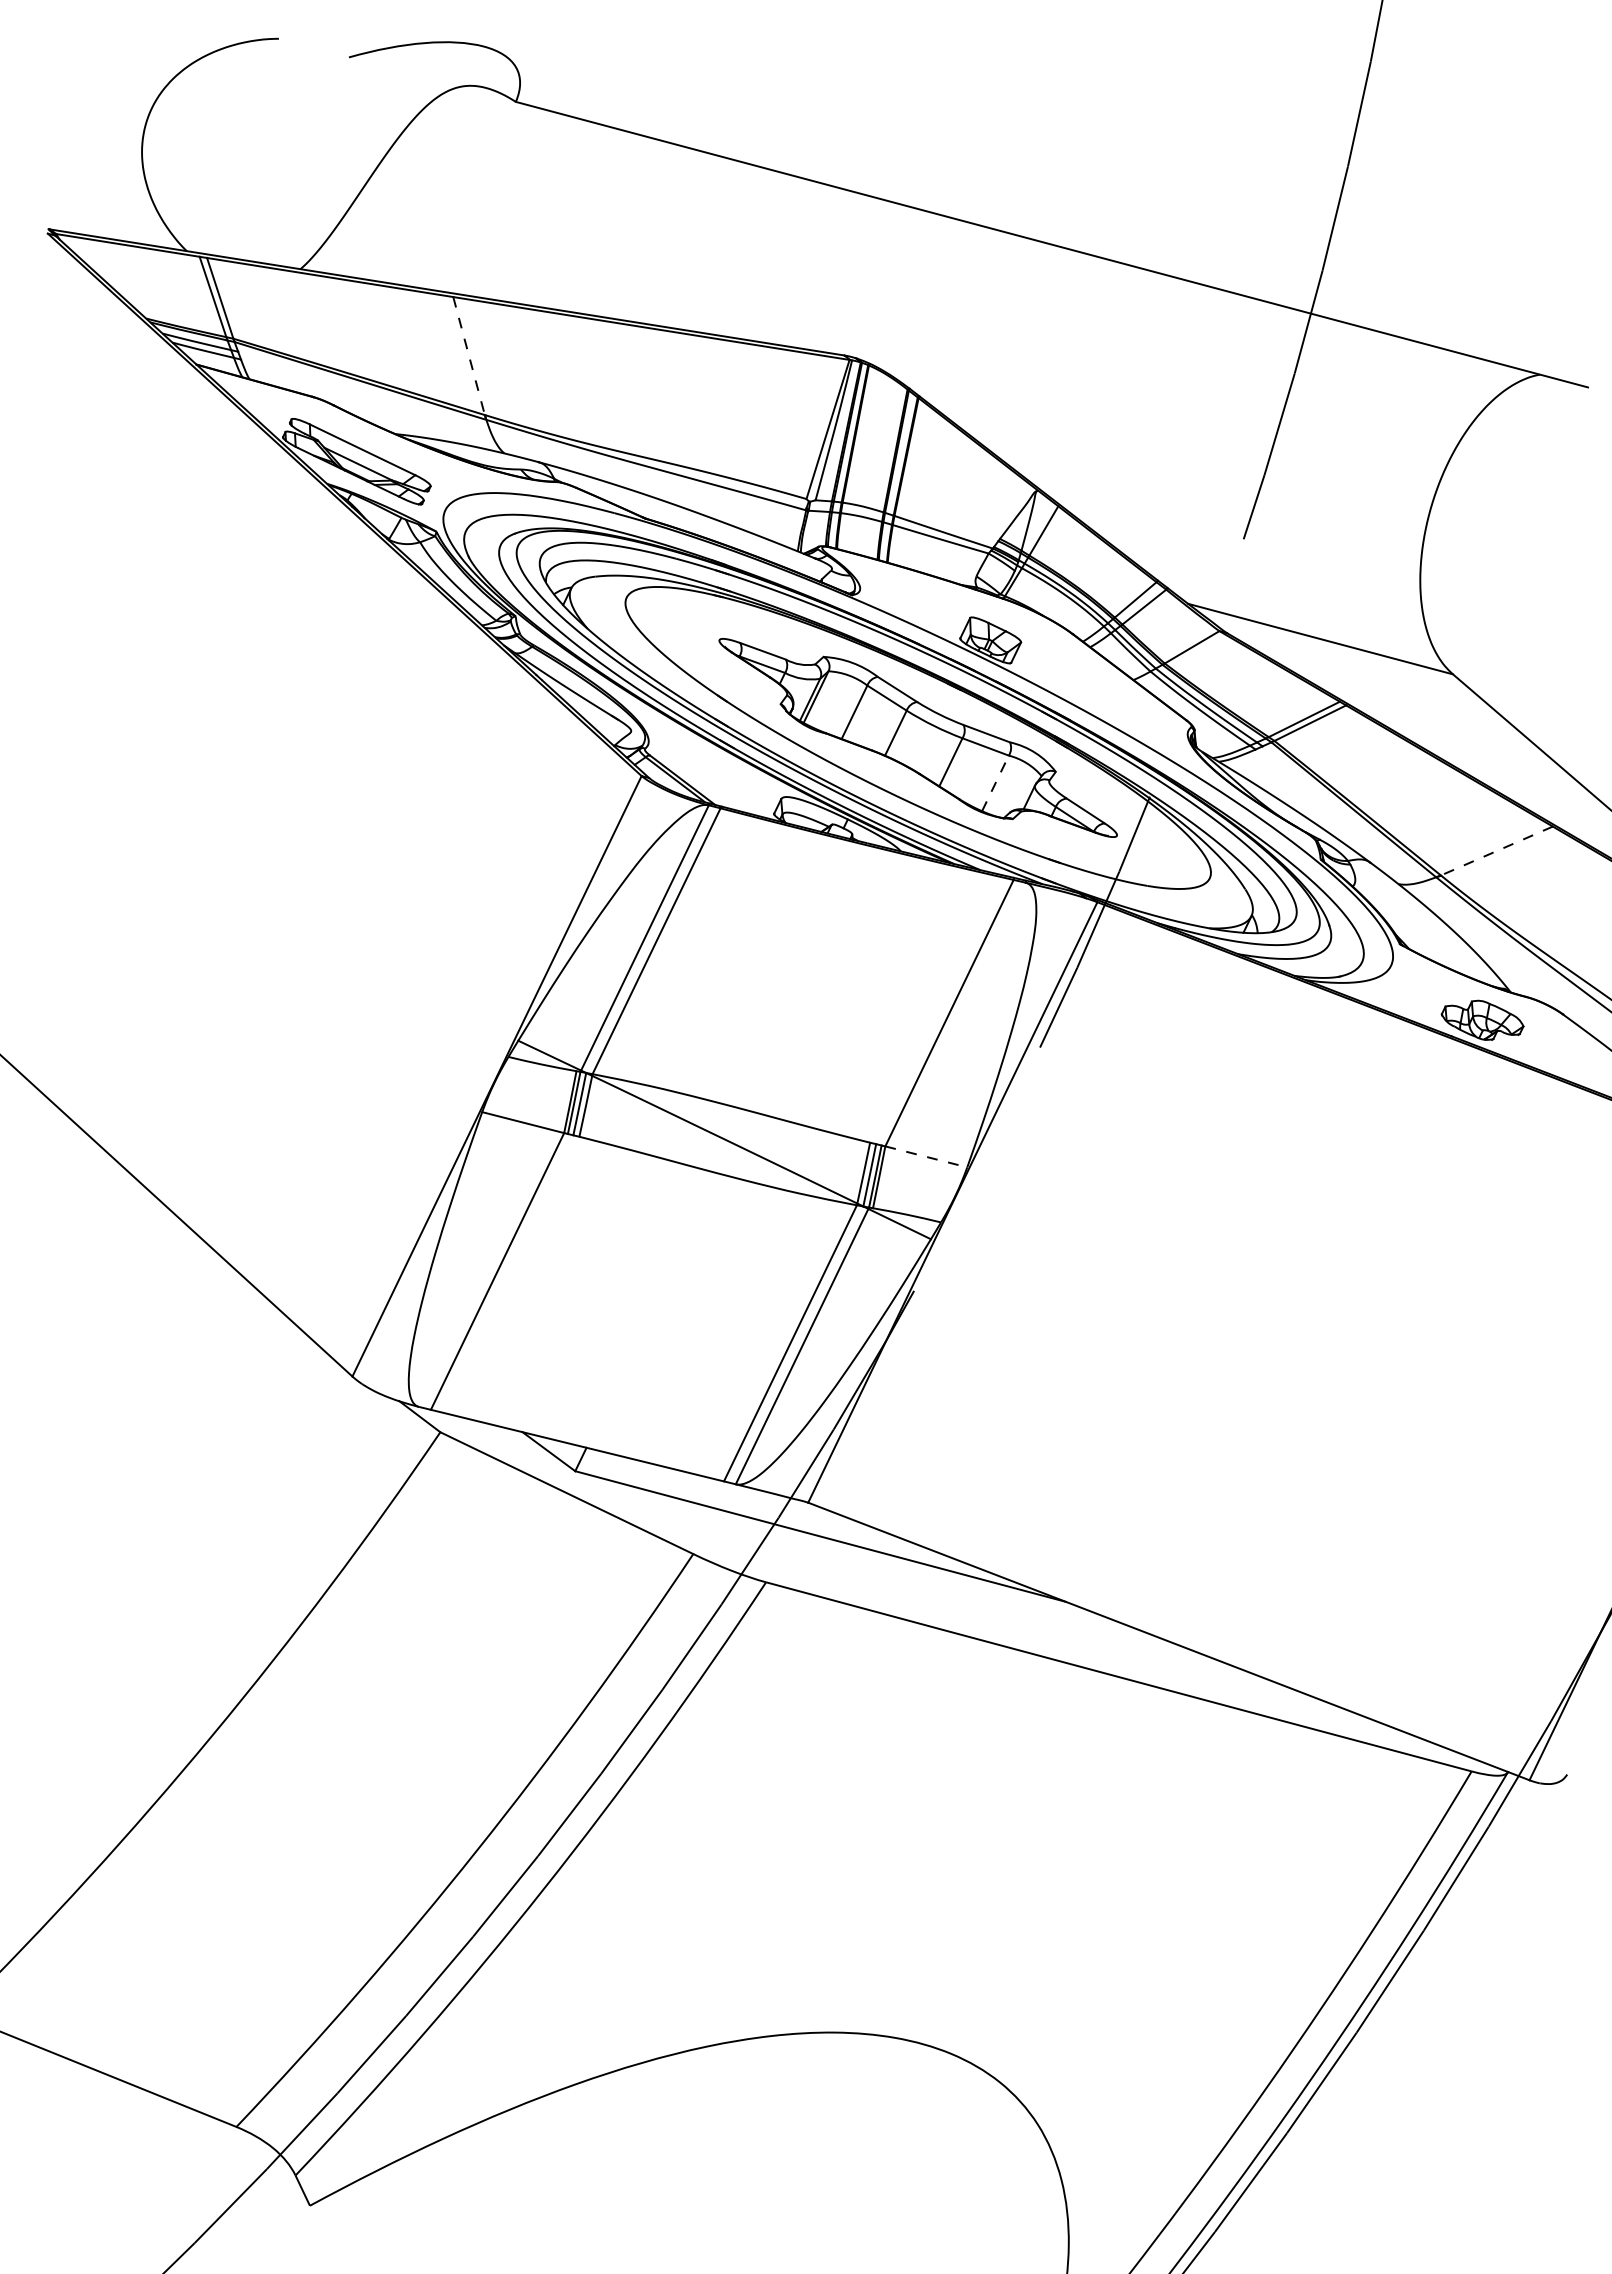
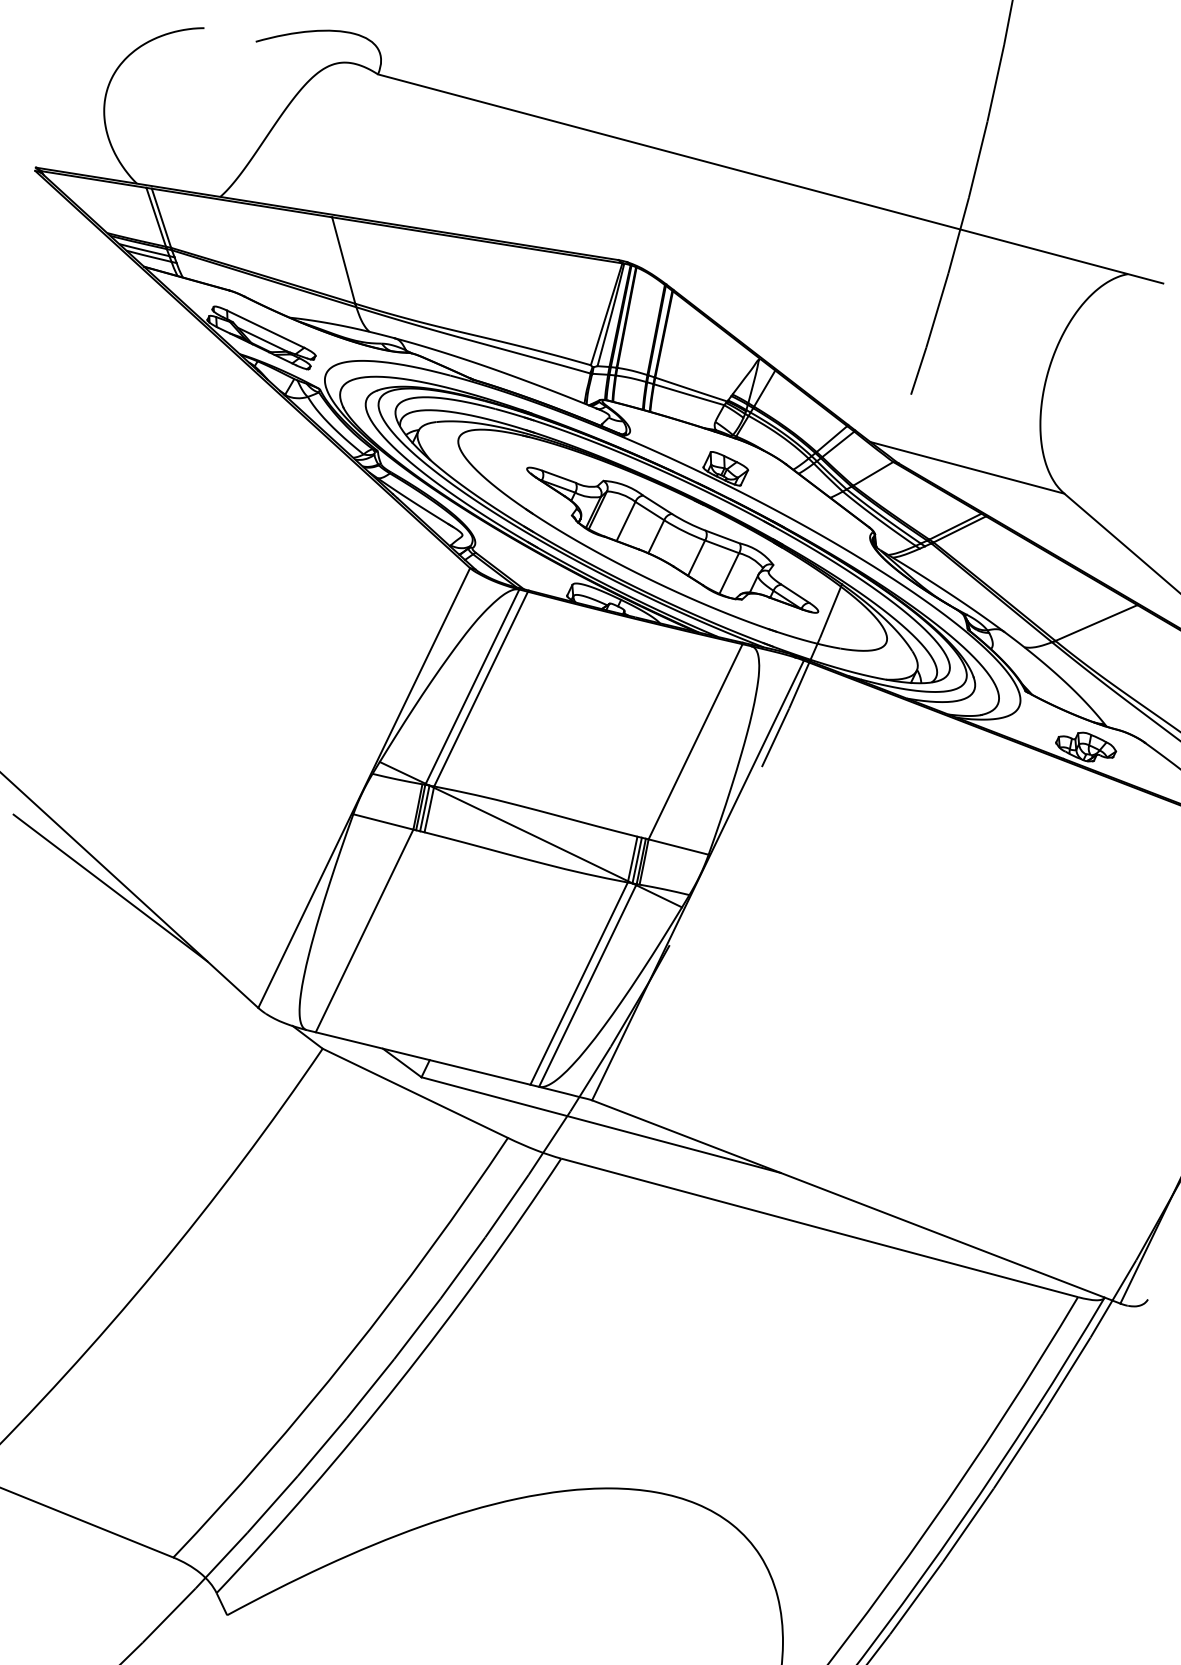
line: (469, 356) -> (344, 260), dashed -> solid
line: (995, 783) -> (729, 573), dashed -> solid
line: (1496, 851) -> (1096, 623), dashed -> solid
line: (926, 1156) -> (678, 846), dashed -> solid
line: (150, 1212) -> (110, 887), added

